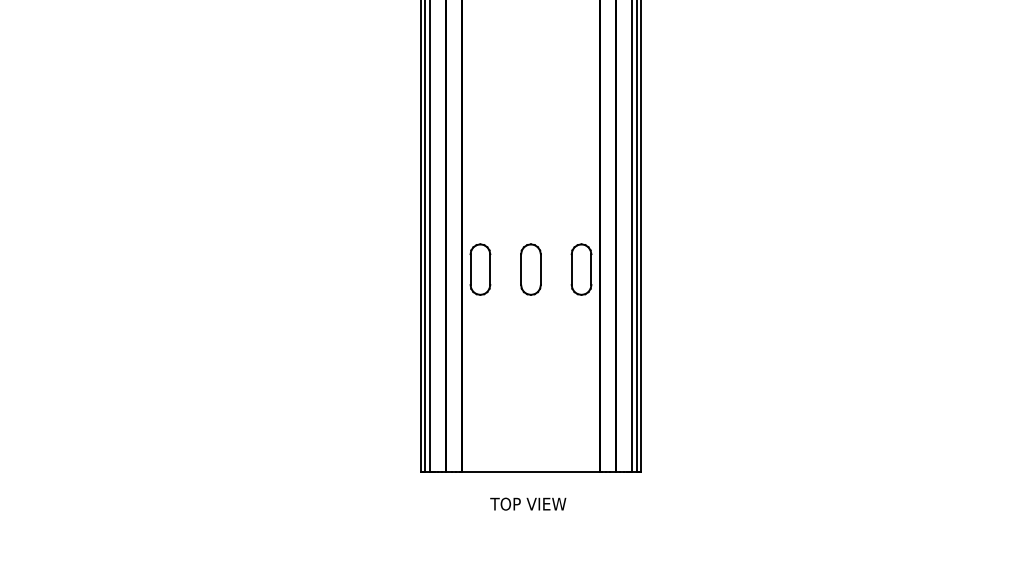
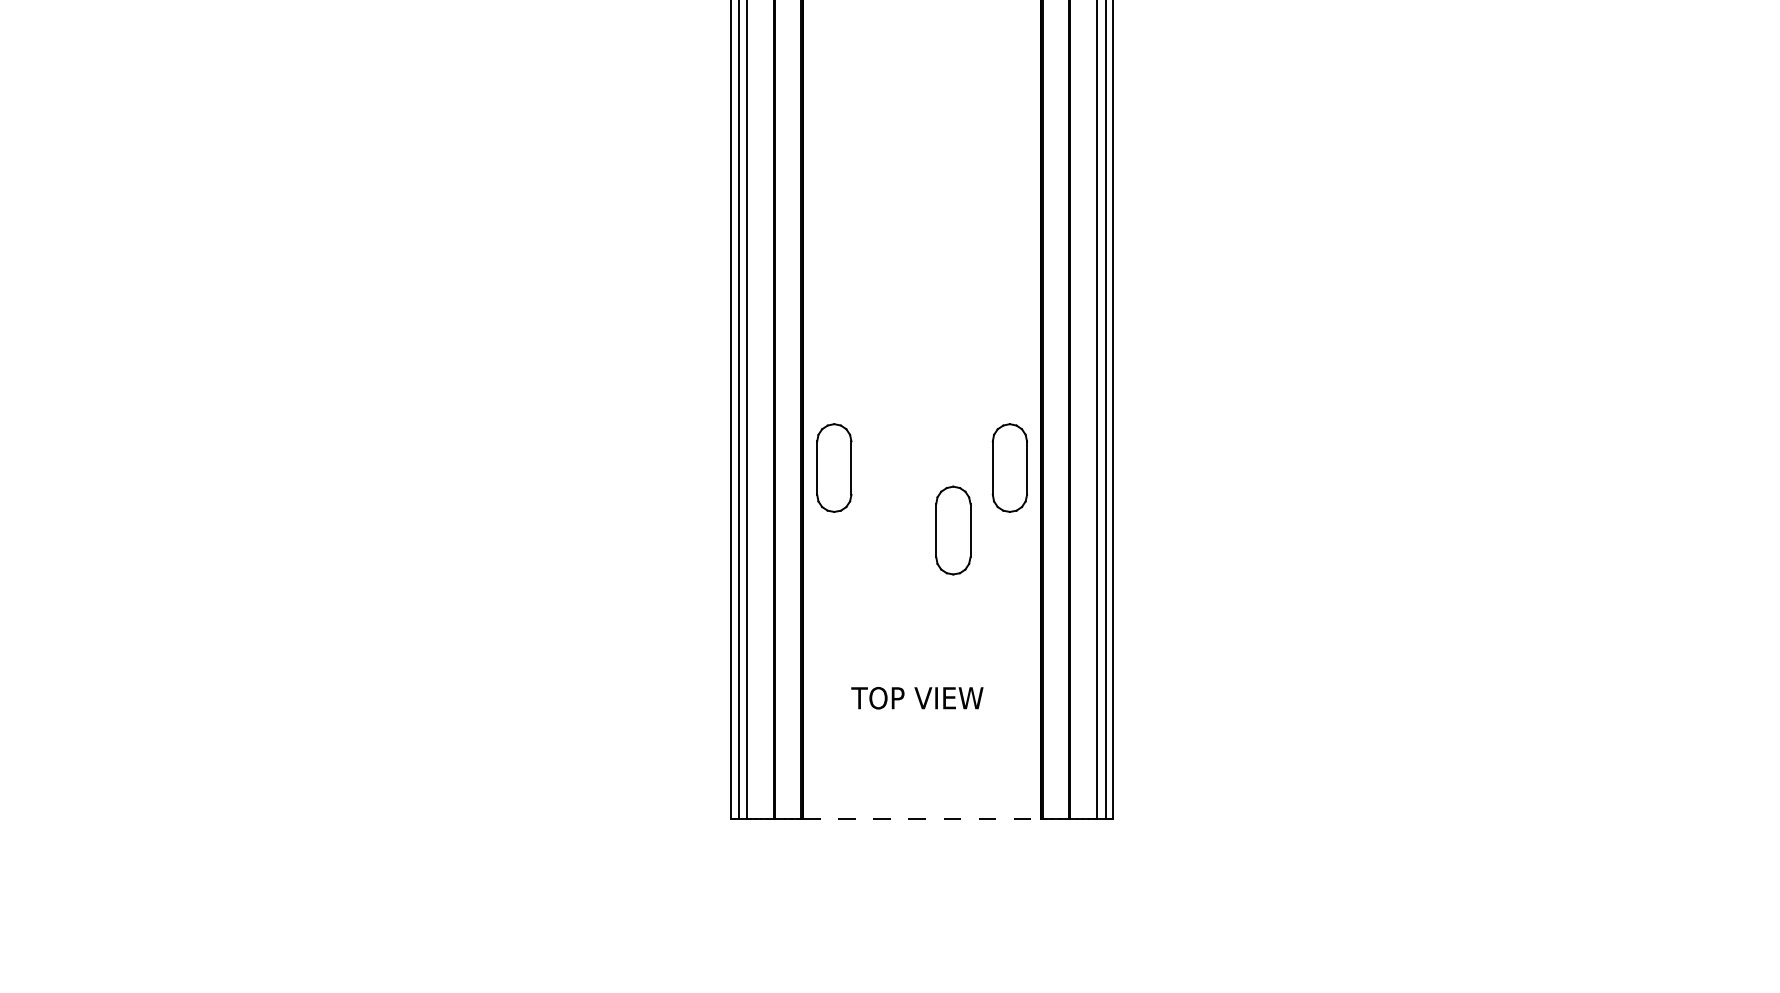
part: (530, 269) -> (952, 530), moved
line: (530, 471) -> (921, 818), solid -> dashed
text: (528, 503) -> (917, 697), moved

